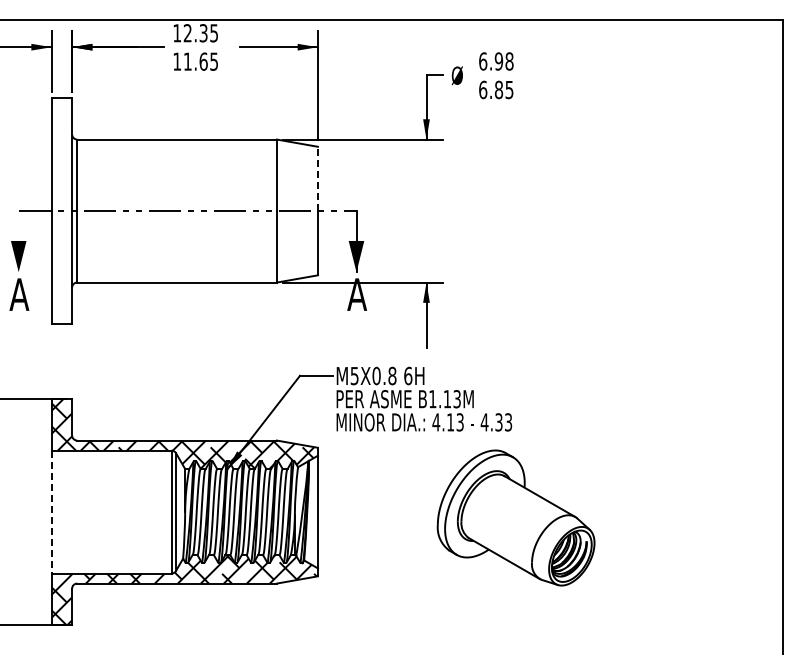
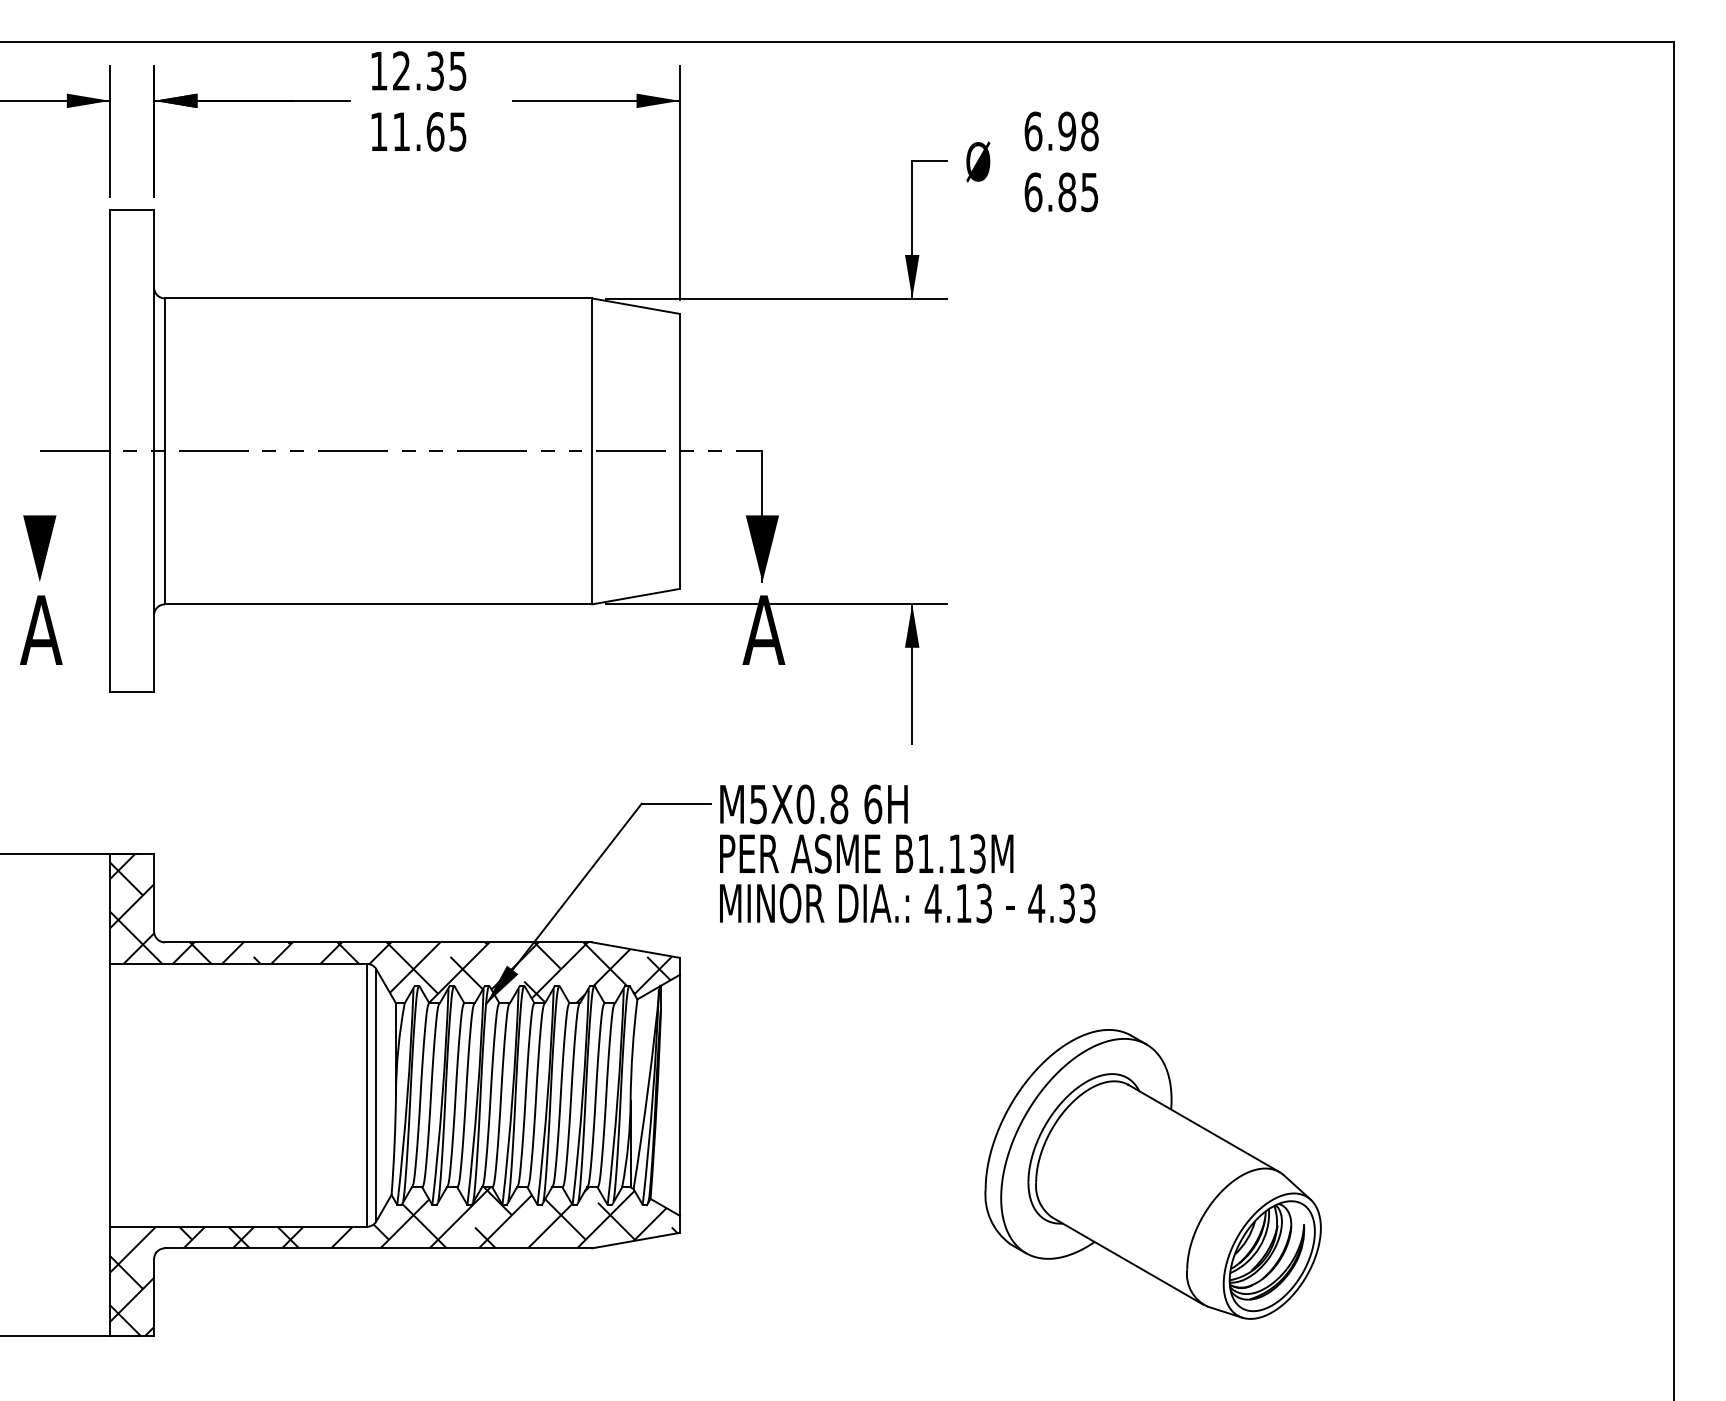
line: (317, 178) -> (679, 381), dashed -> solid
line: (51, 512) -> (109, 1096), dashed -> solid
part: (515, 517) -> (1151, 1173), moved

